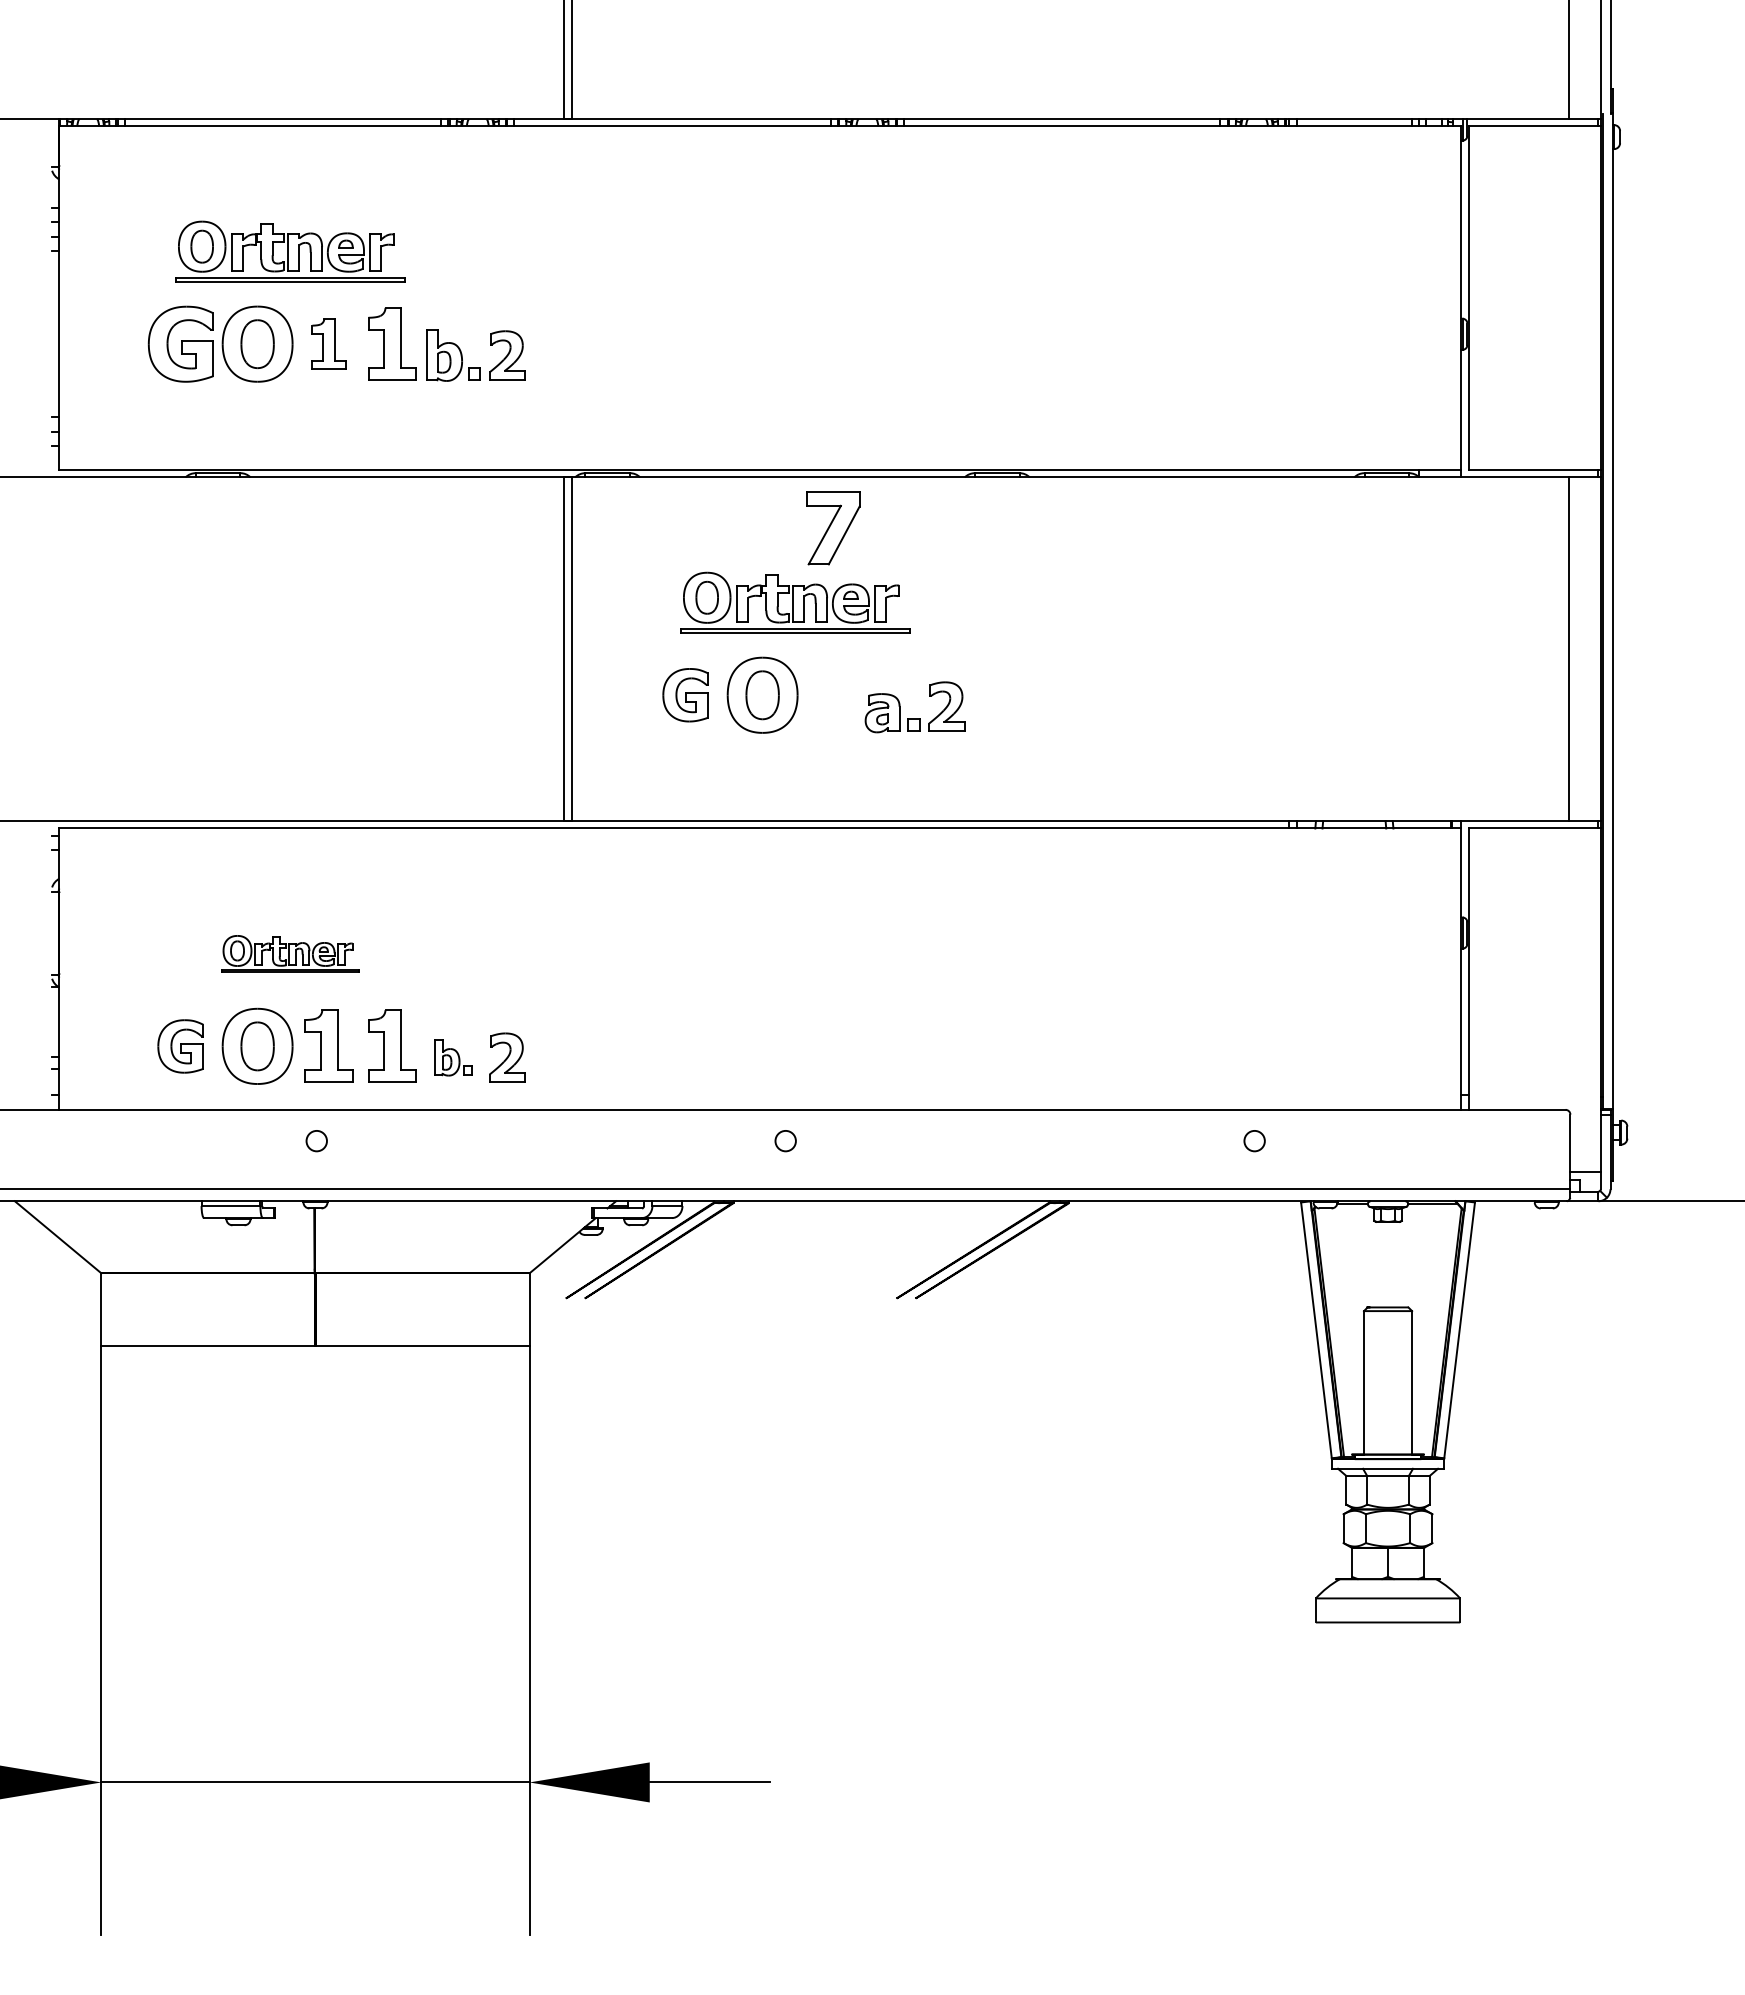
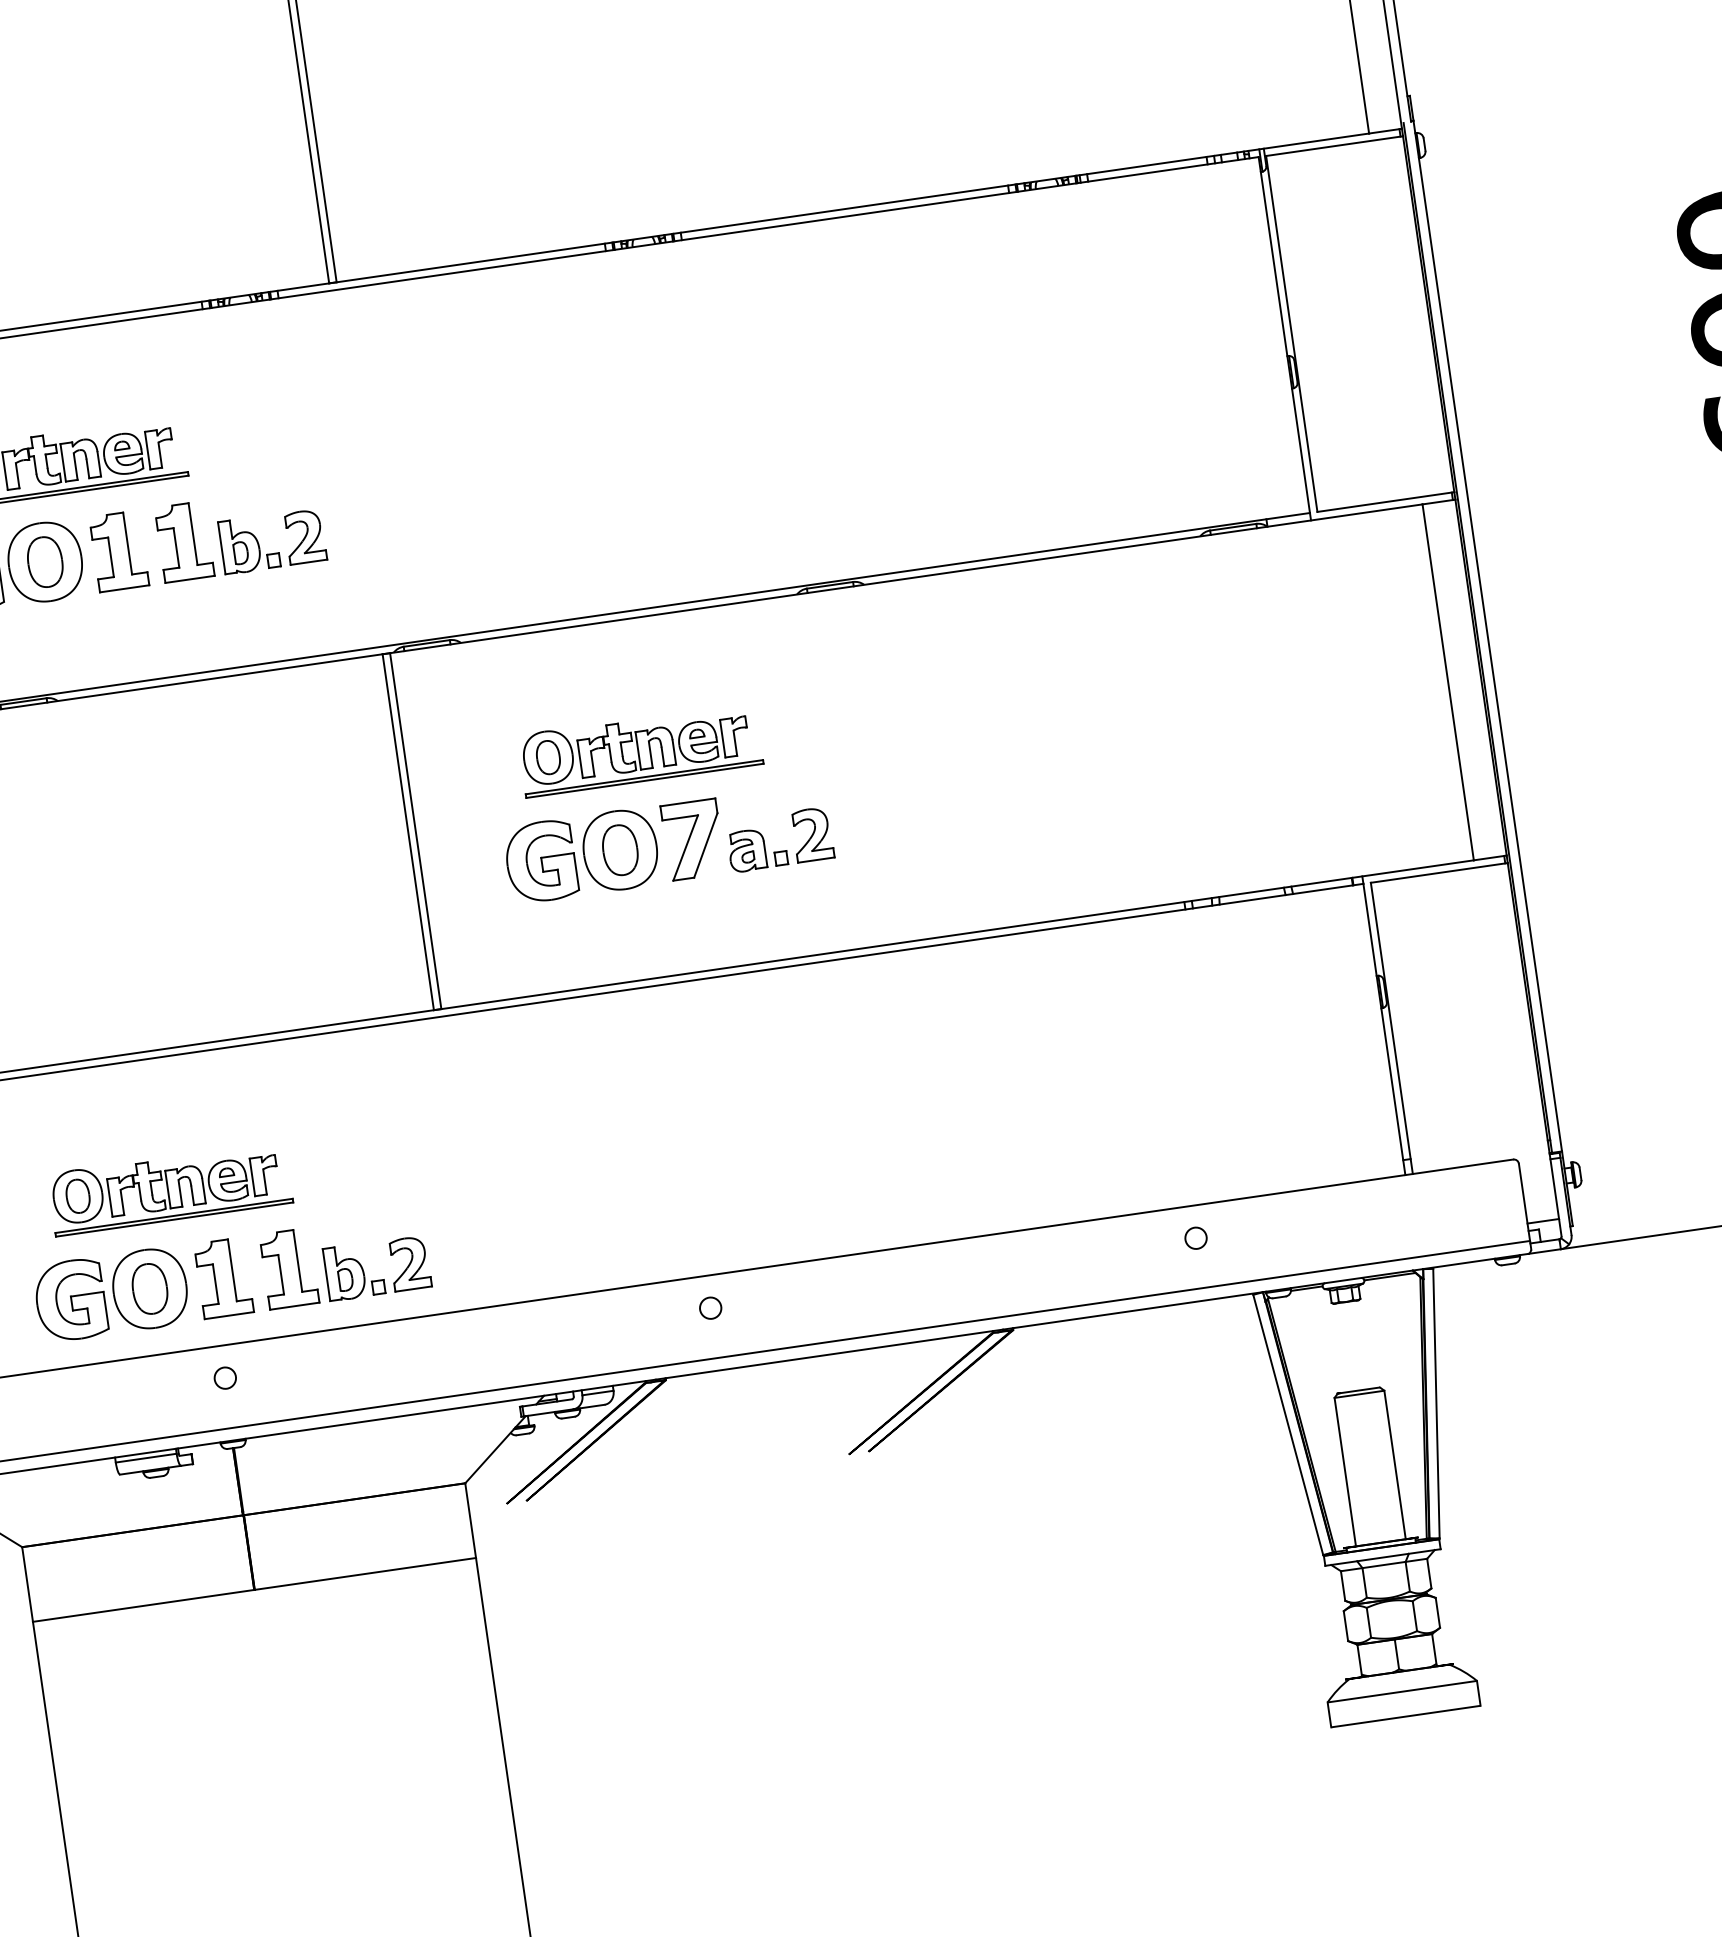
part: (328, 343) -> (118, 550), size x1.43
part: (833, 528) -> (693, 839), moved
part: (685, 694) -> (540, 860), size x1.43
part: (290, 953) -> (170, 1187), size x1.67
part: (180, 1046) -> (70, 1300), size x1.43
part: (453, 1057) -> (354, 1271), size x1.43

